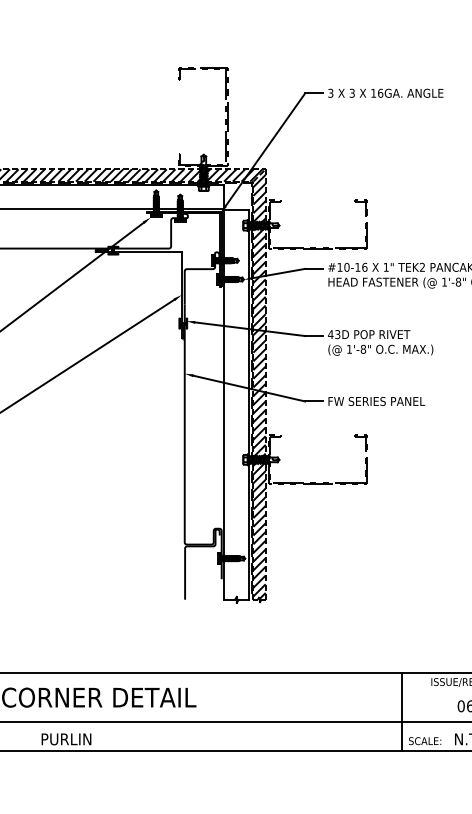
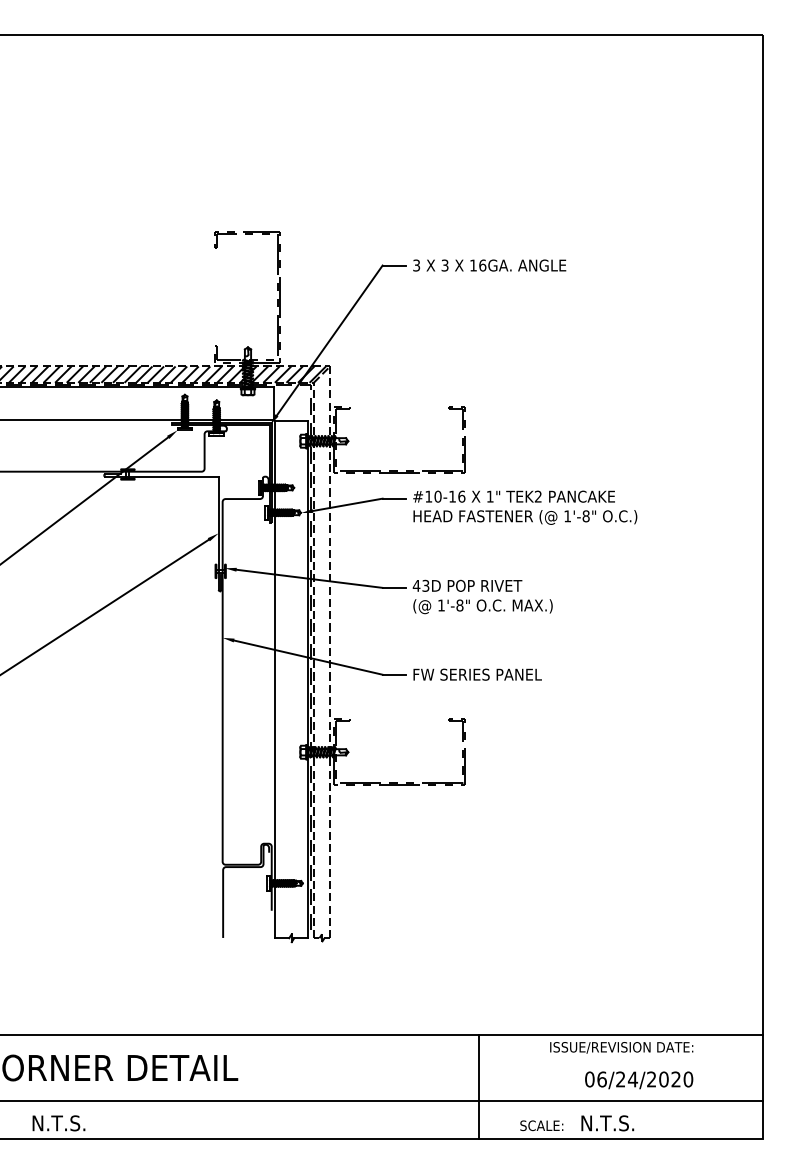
hatch: (259, 386) -> (321, 655), removed
line: (402, 711) -> (479, 1086), moved
text: (67, 739) -> (66, 1123), PURLIN -> N.T.S.

